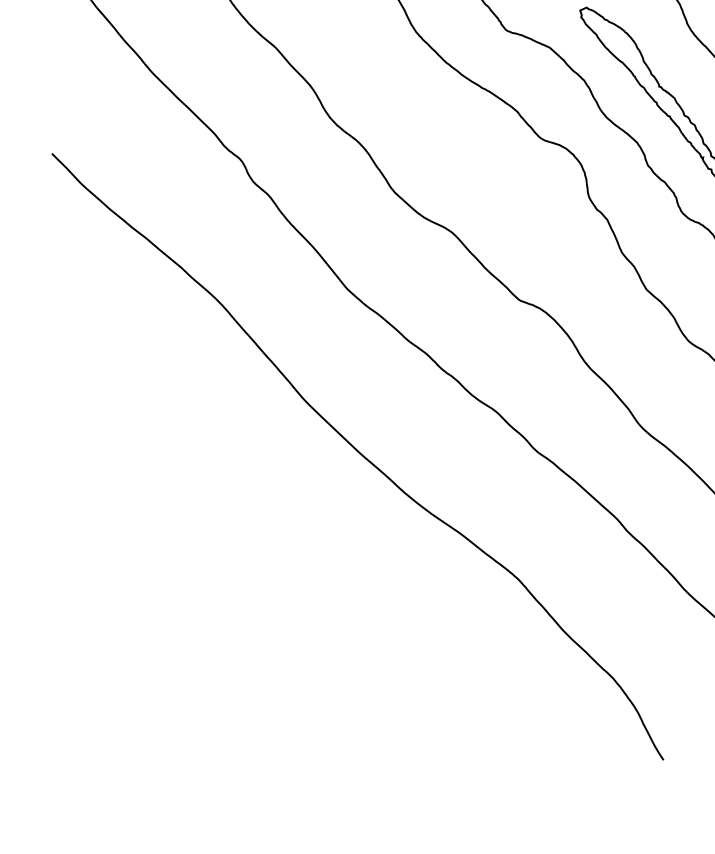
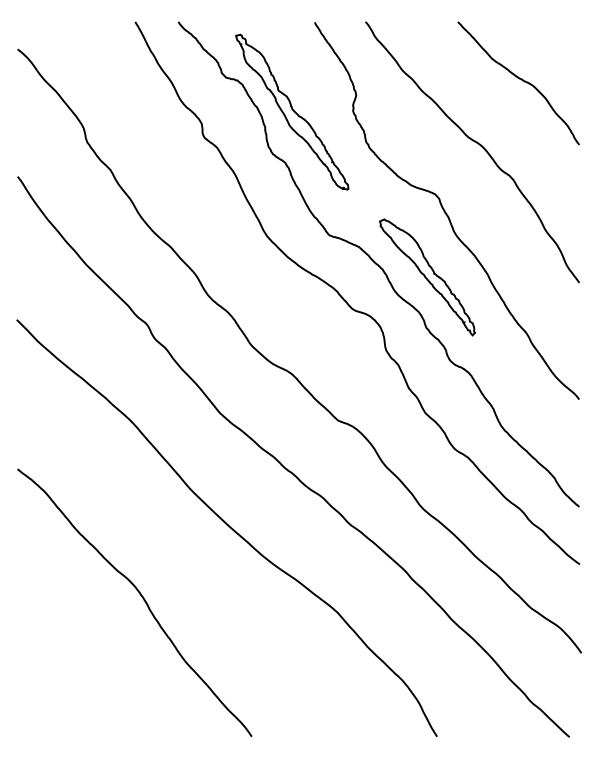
curve: (233, 557) -> (141, 597), added

